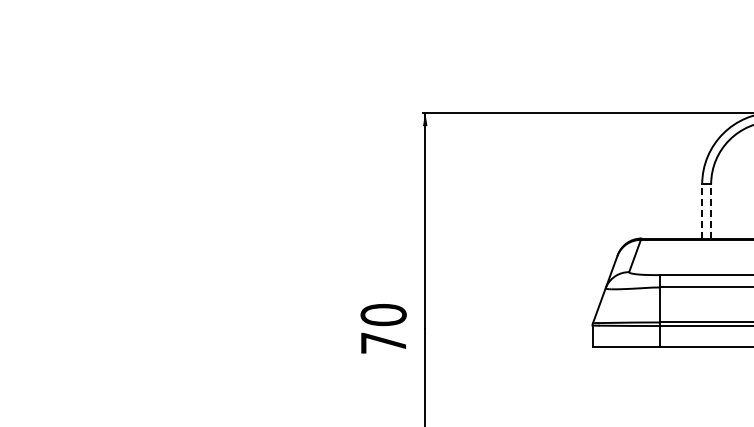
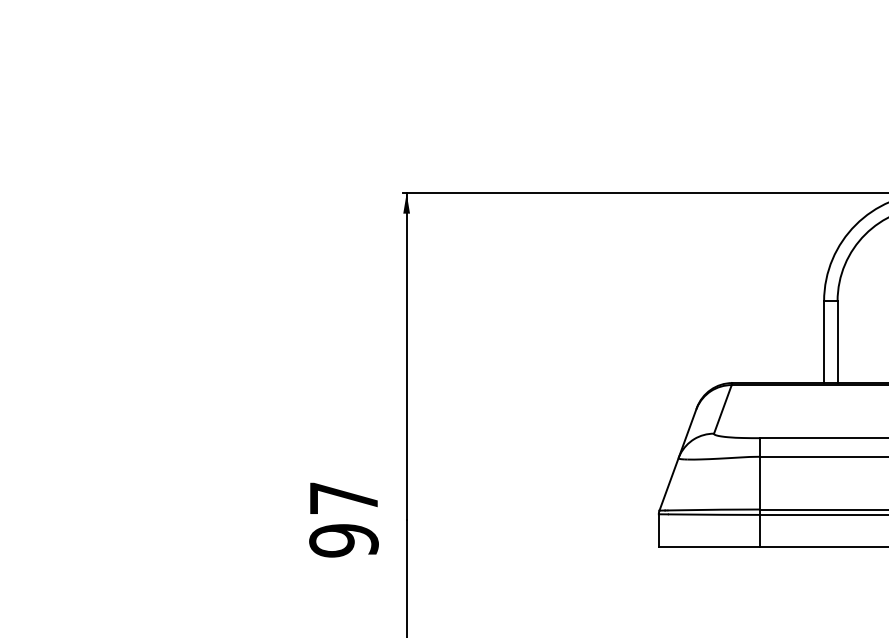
line: (702, 210) -> (824, 340), dashed -> solid
line: (711, 210) -> (838, 340), dashed -> solid
text: (383, 329) -> (343, 520), 70 -> 97

